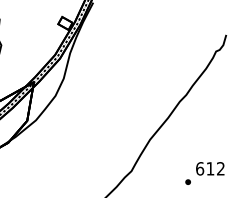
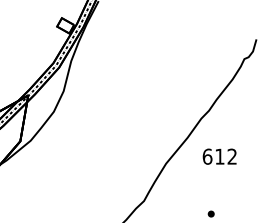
text: (210, 168) -> (219, 156), moved

